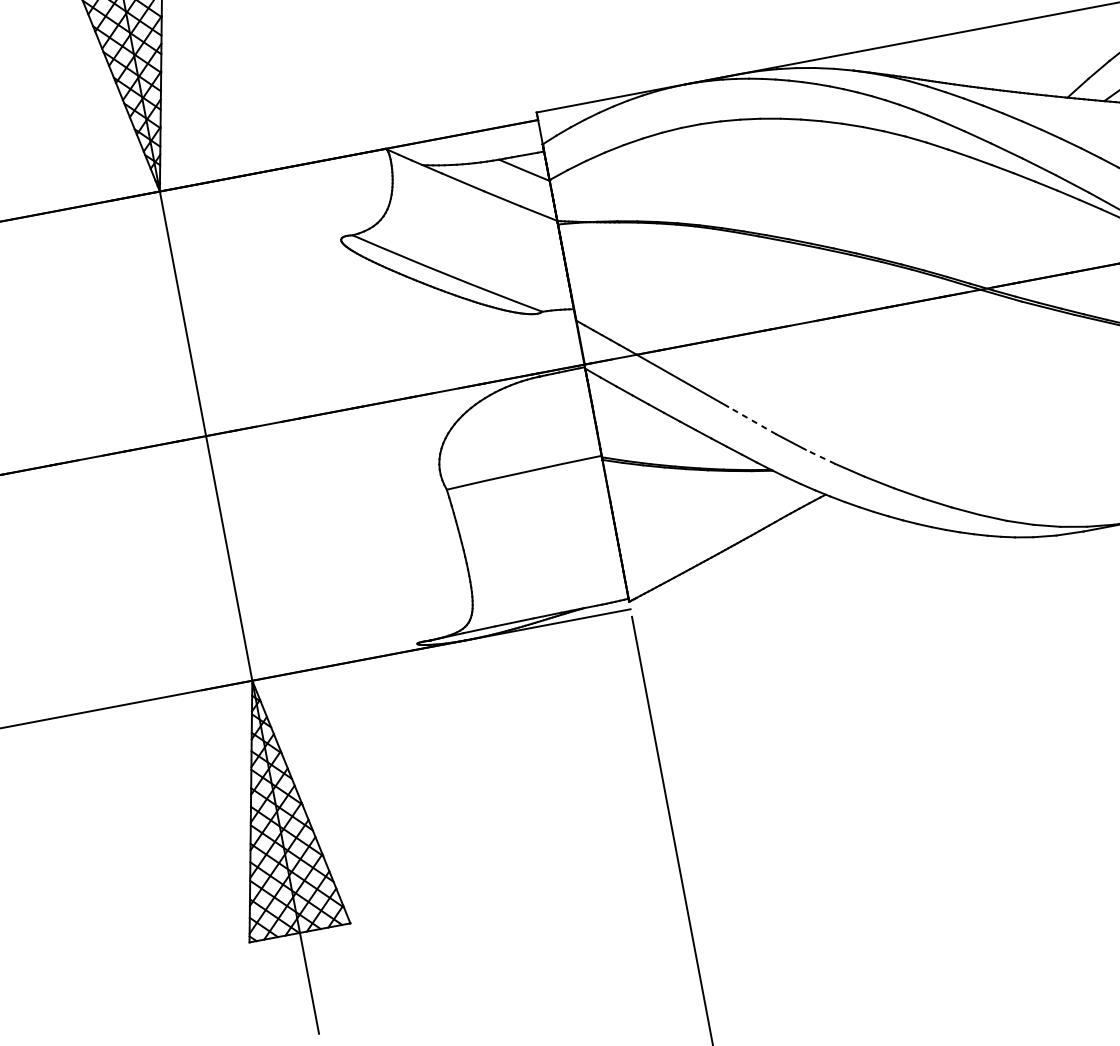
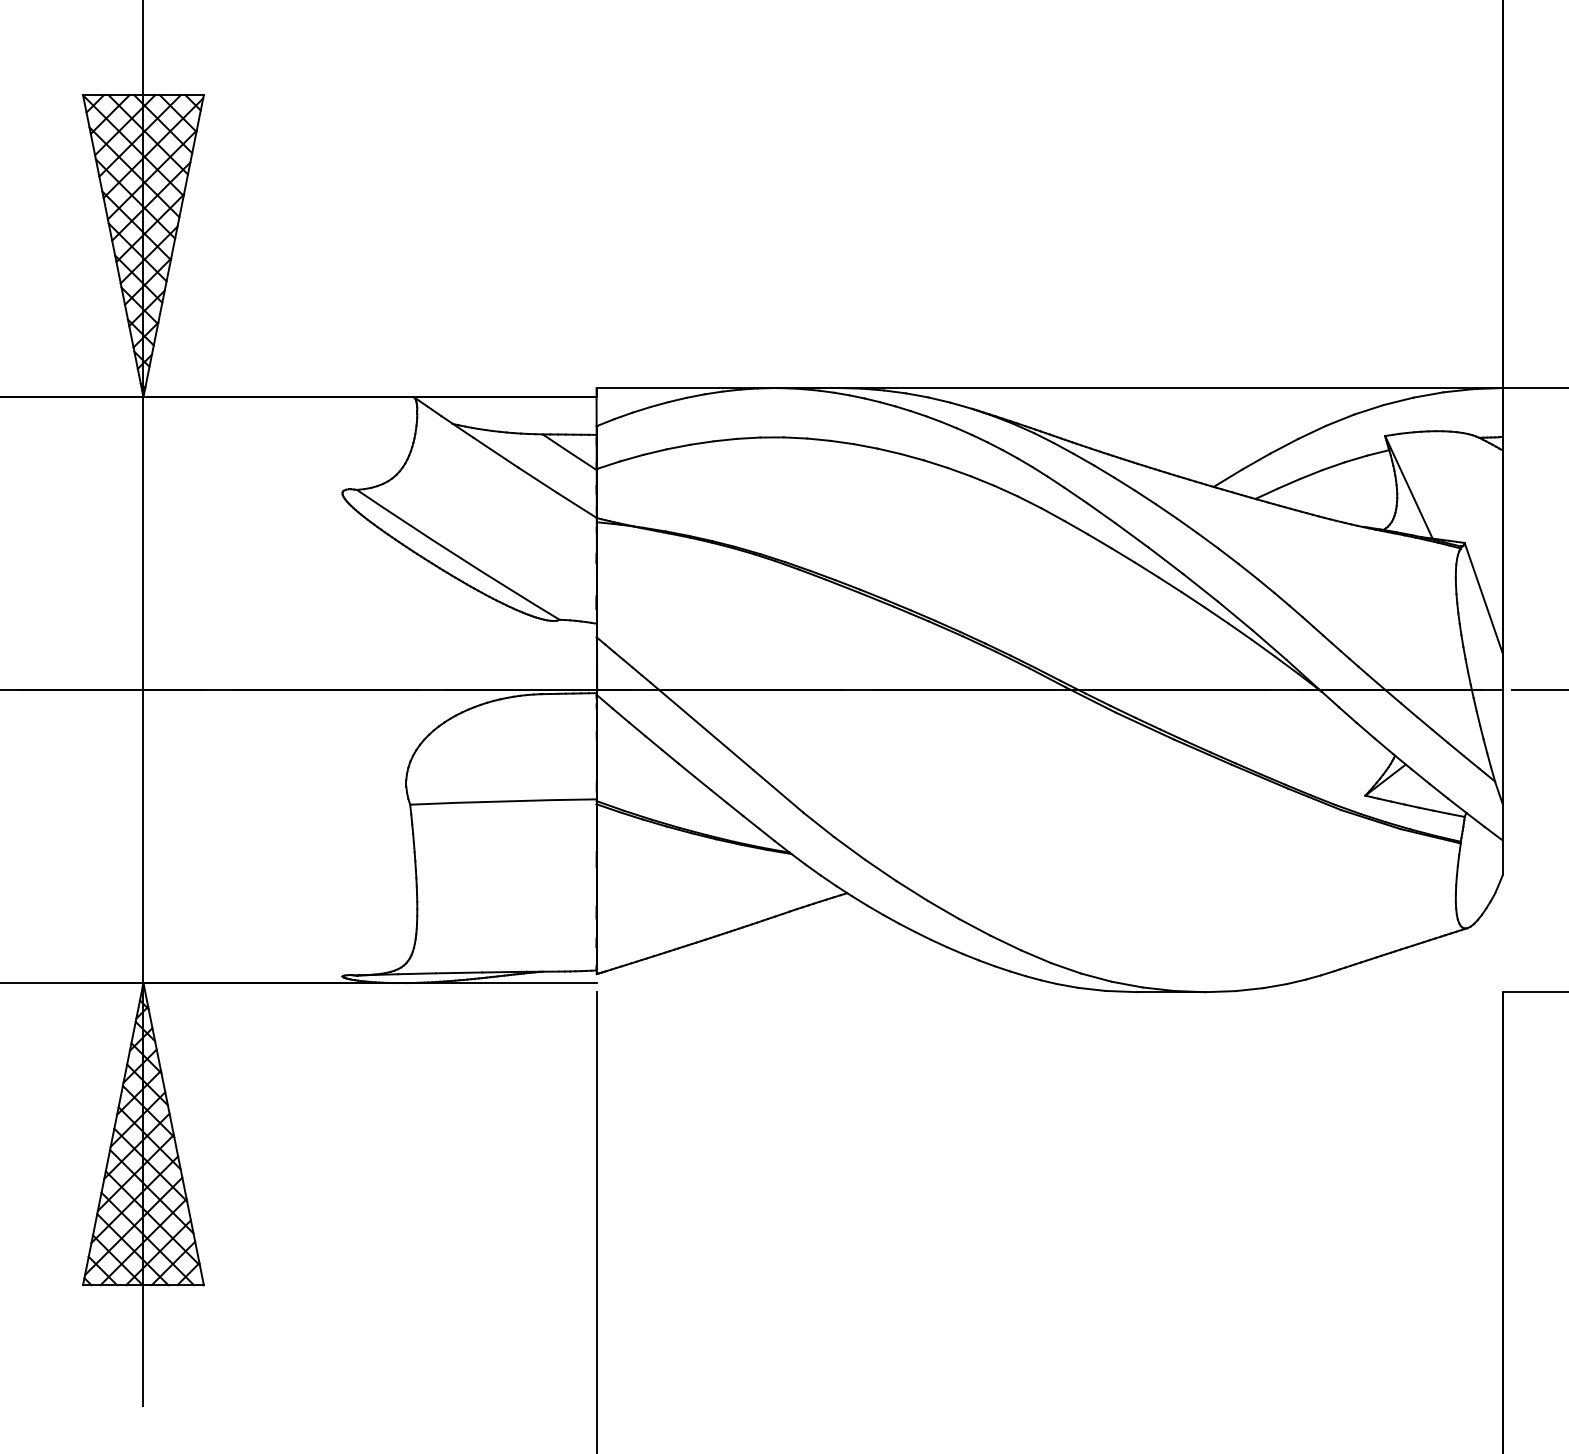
line: (752, 420) -> (778, 791), dashed -> solid
line: (820, 456) -> (849, 848), dashed -> solid

